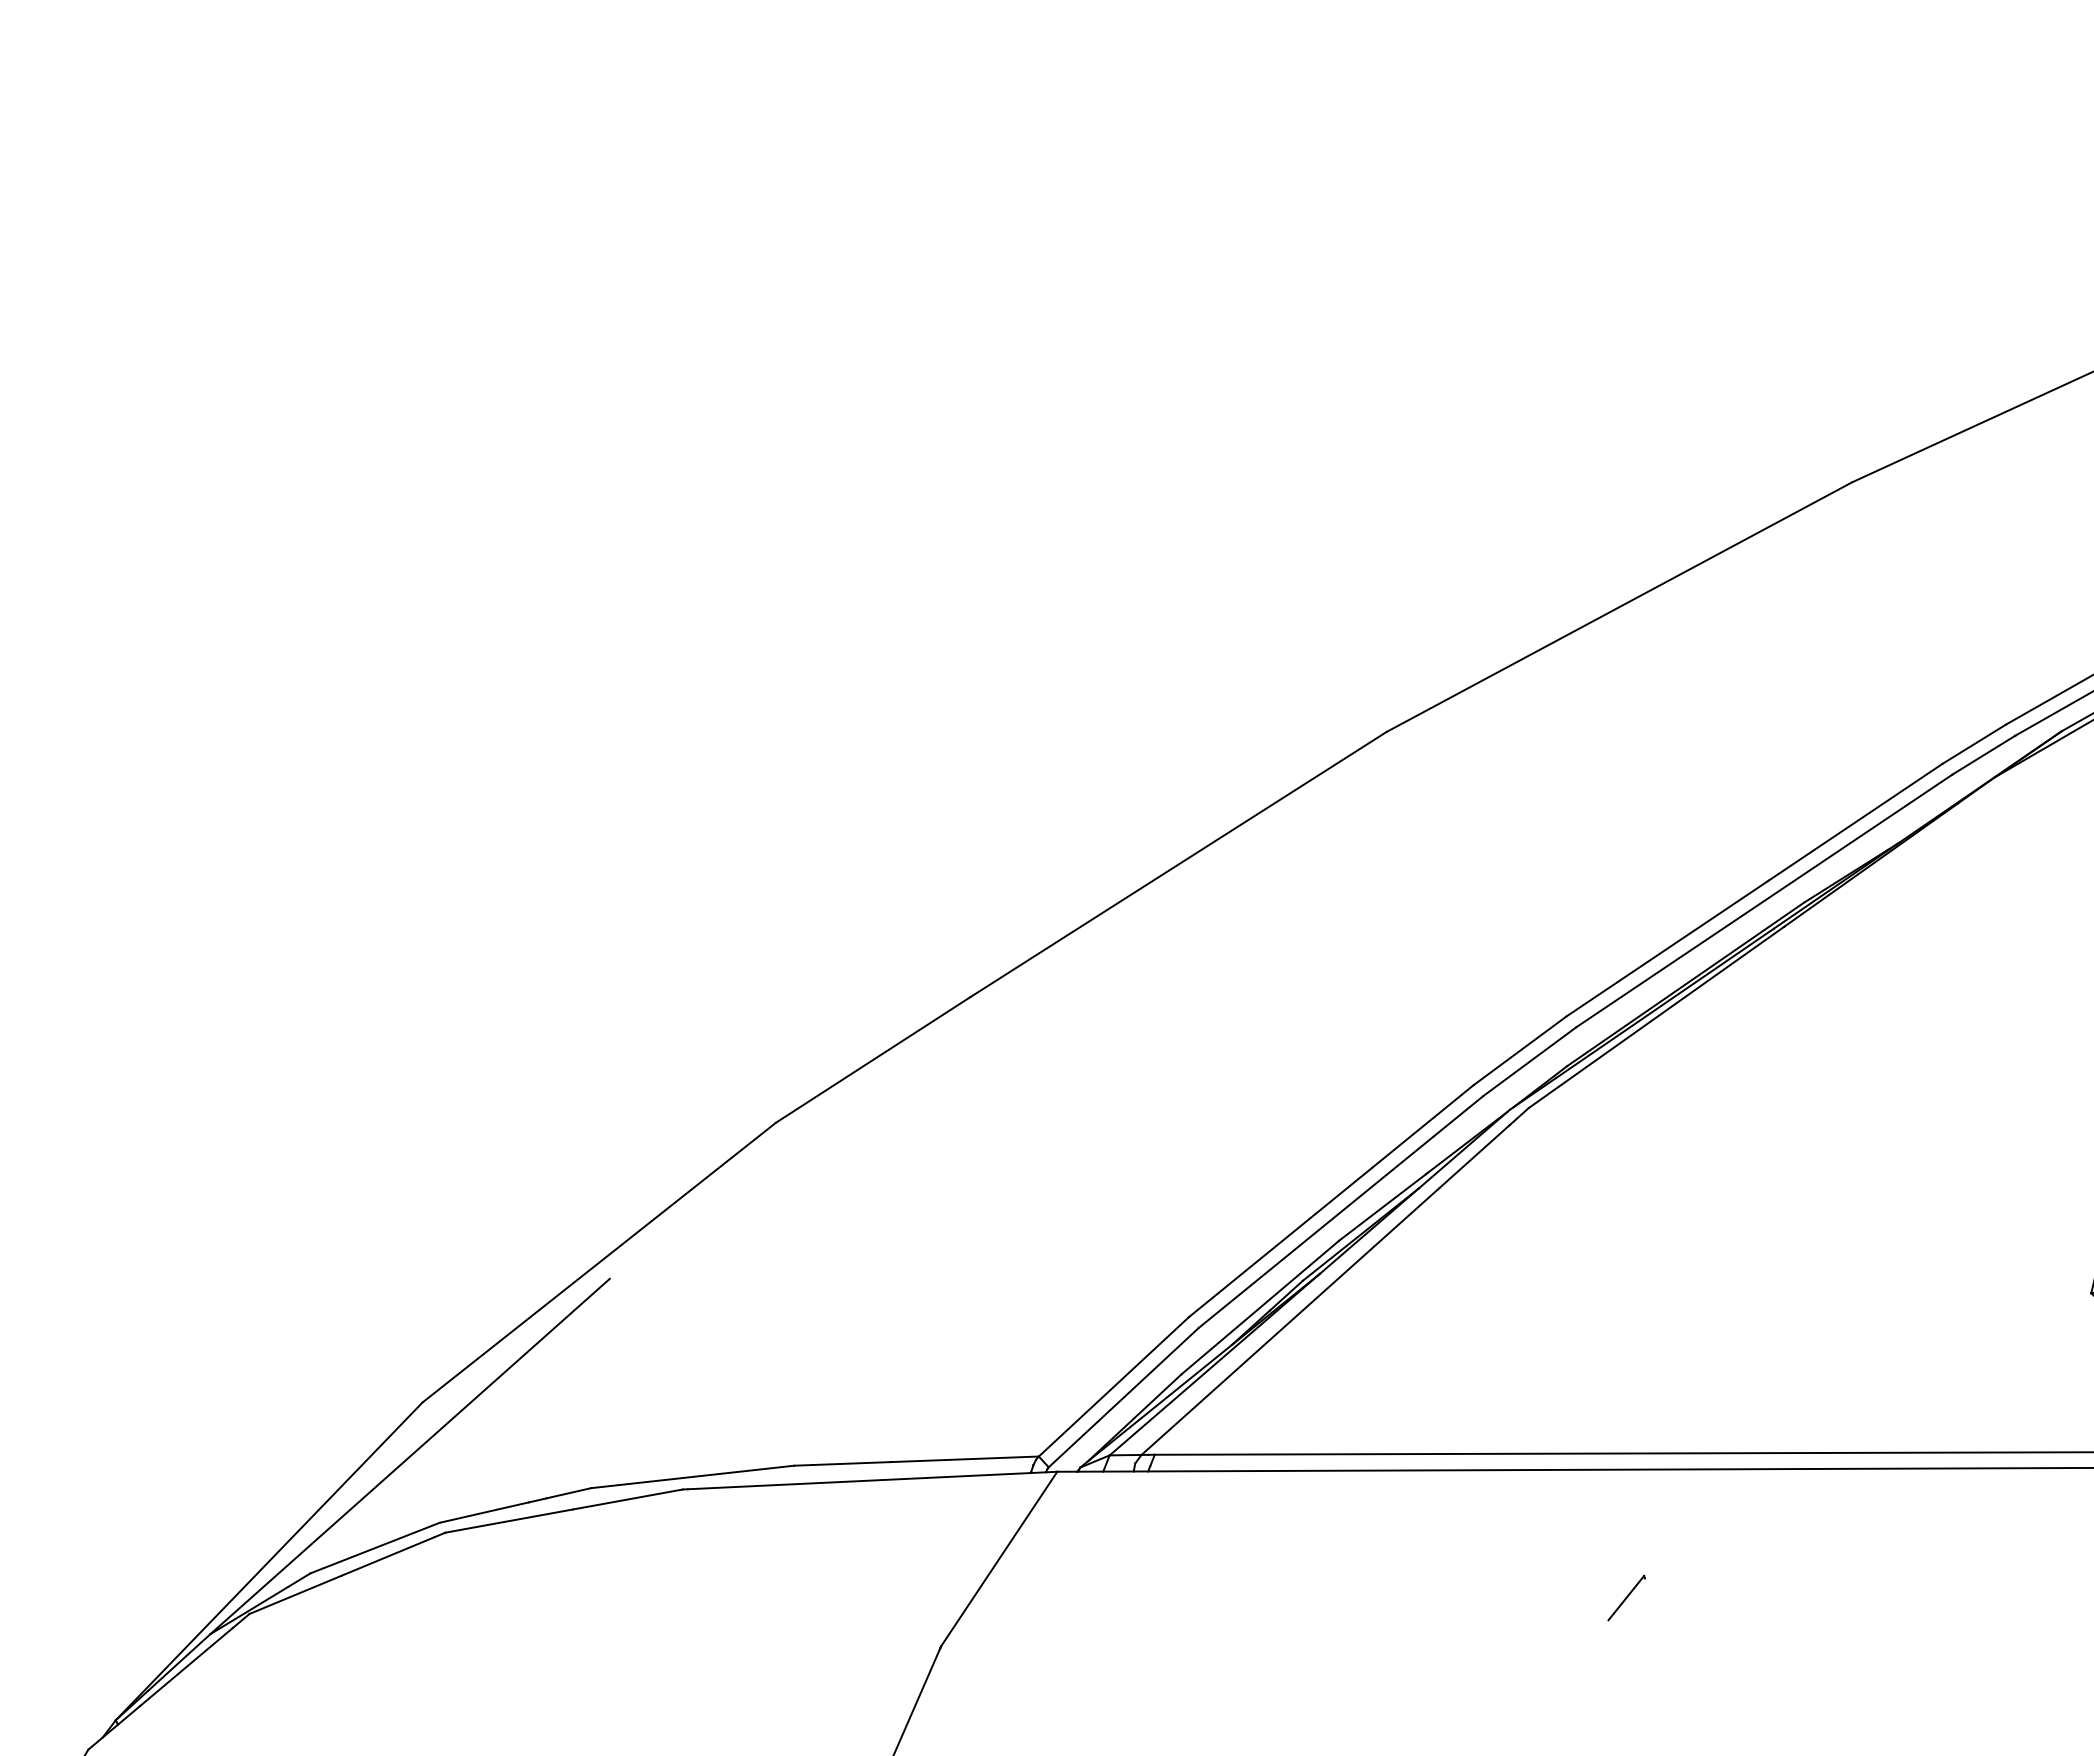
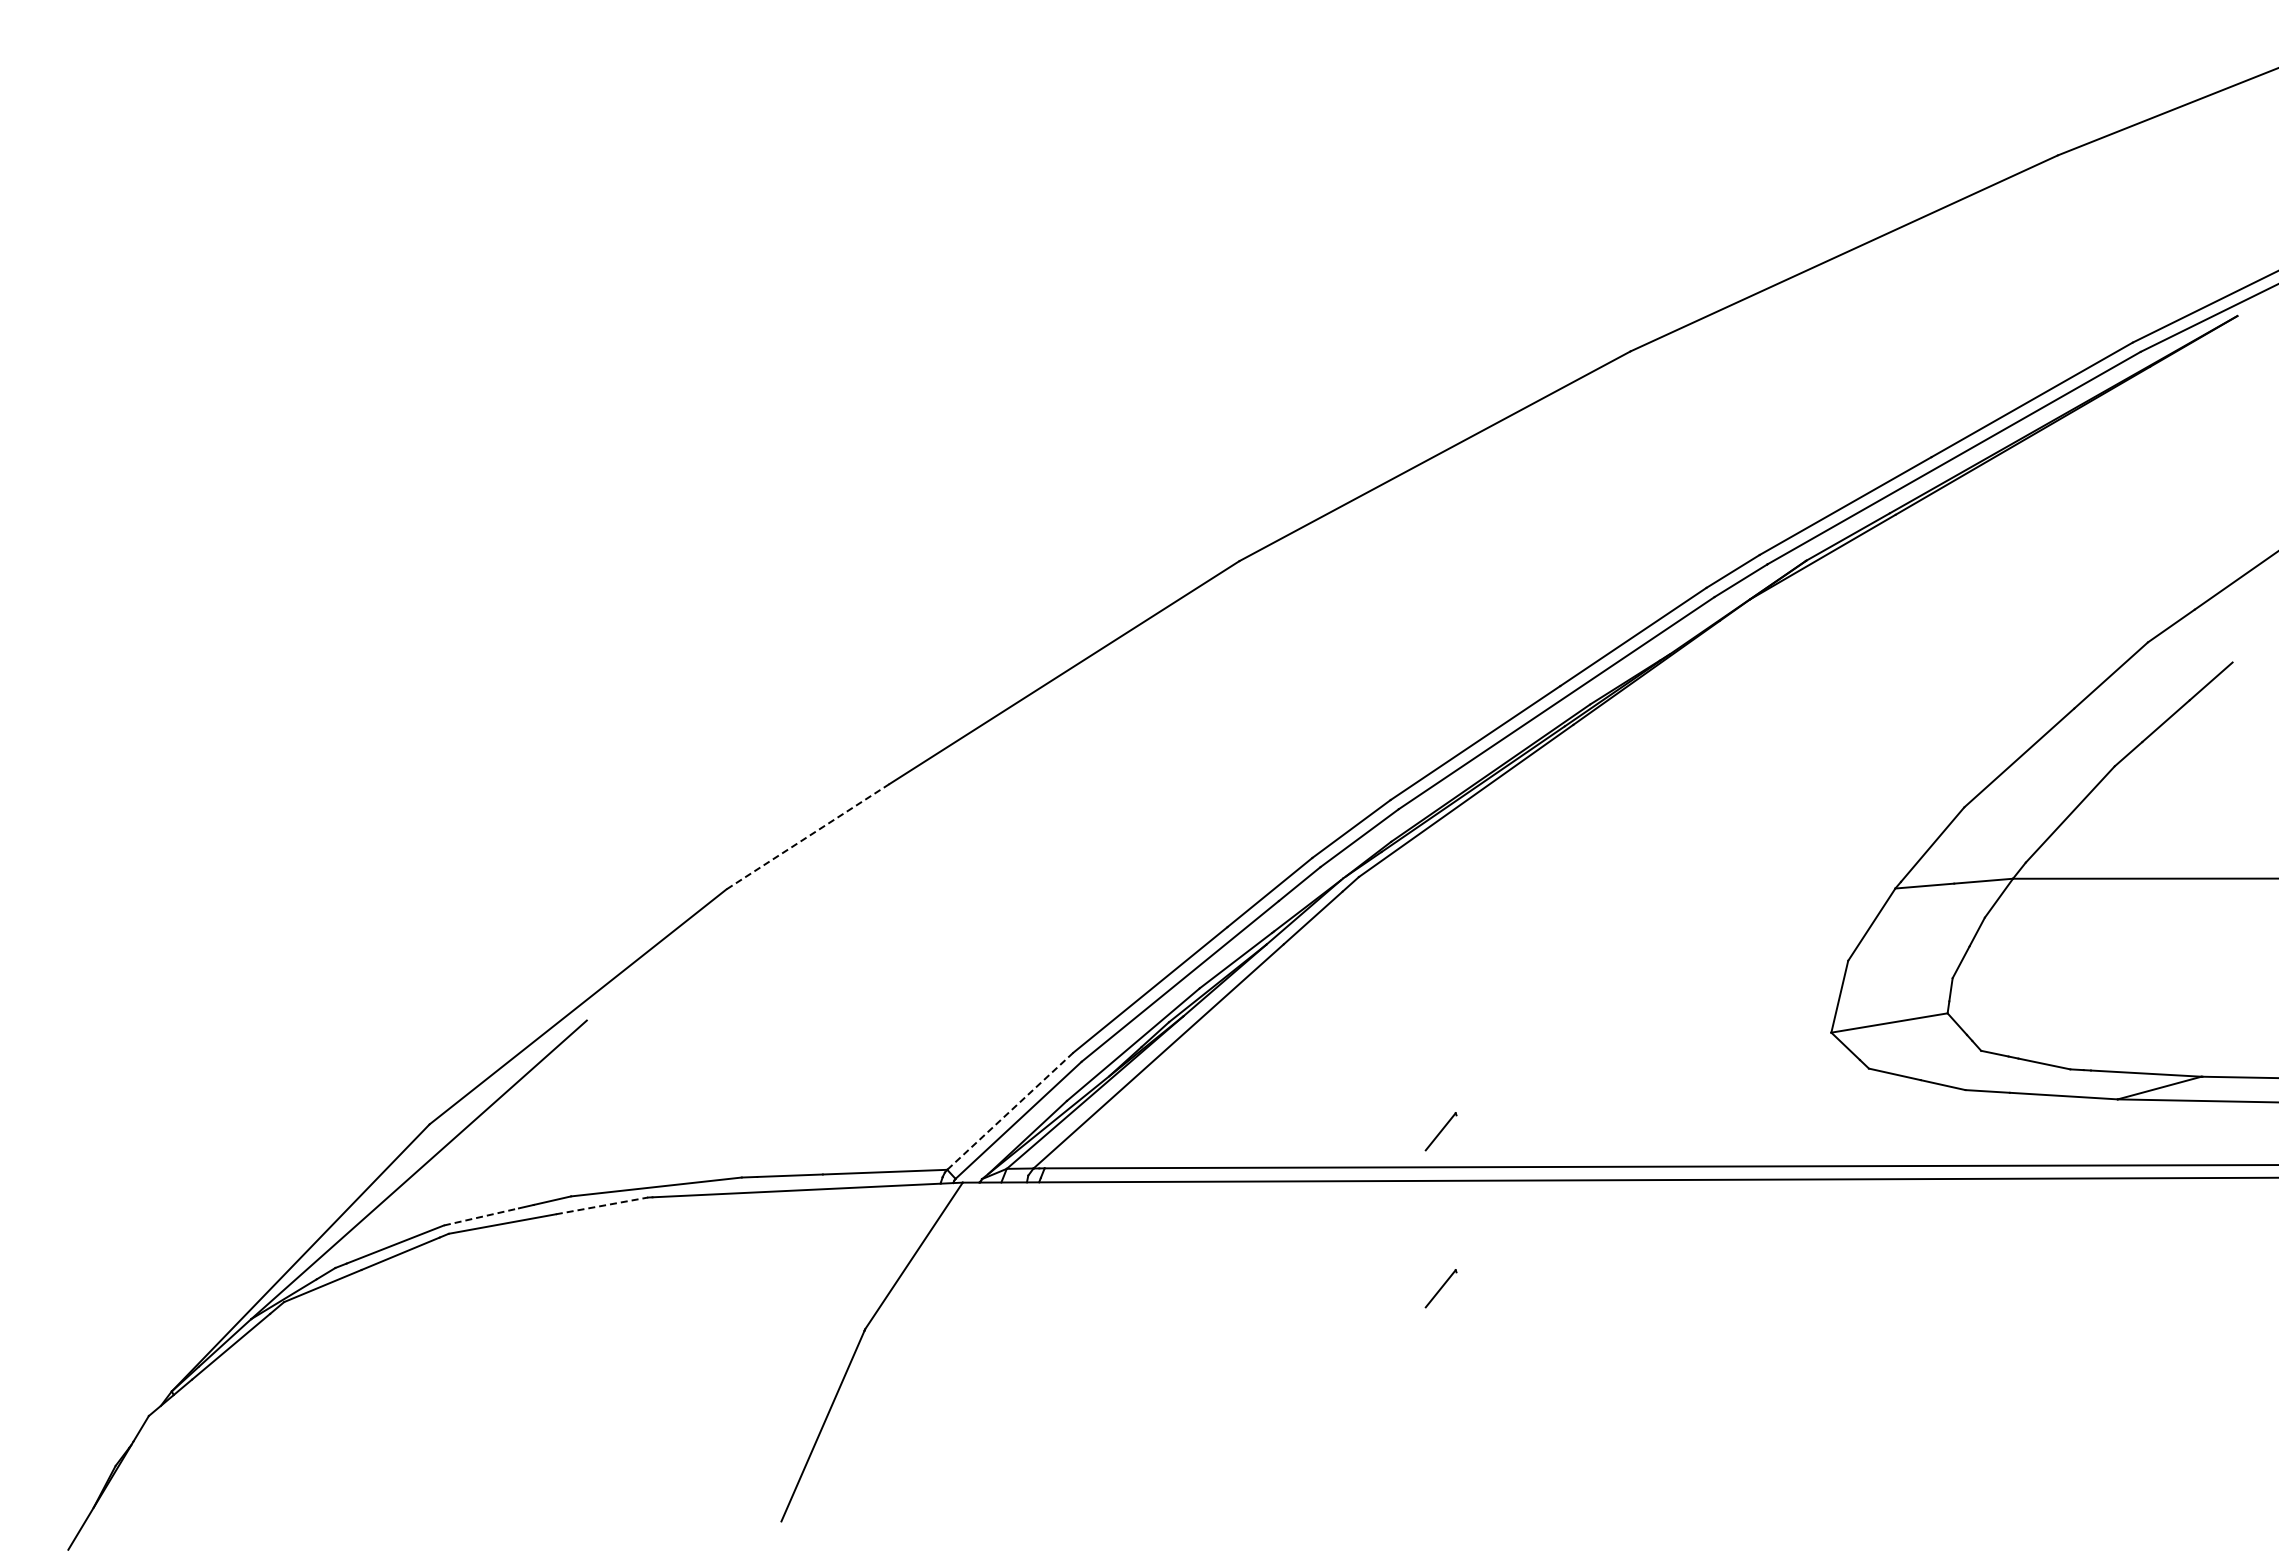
line: (872, 1059) -> (807, 836), solid -> dashed
line: (1112, 1387) -> (1009, 1111), solid -> dashed
part: (1625, 1410) -> (1440, 1131), added
line: (628, 1498) -> (602, 1205), solid -> dashed
line: (484, 1512) -> (481, 1216), solid -> dashed

